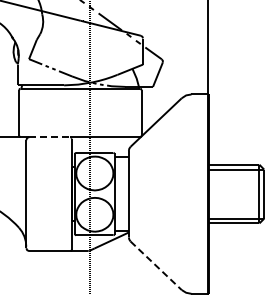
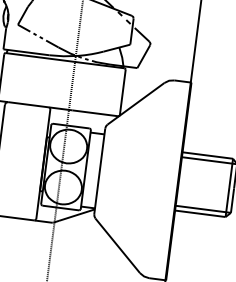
line: (49, 137) -> (28, 105), dashed -> solid
line: (156, 266) -> (118, 246), dashed -> solid

